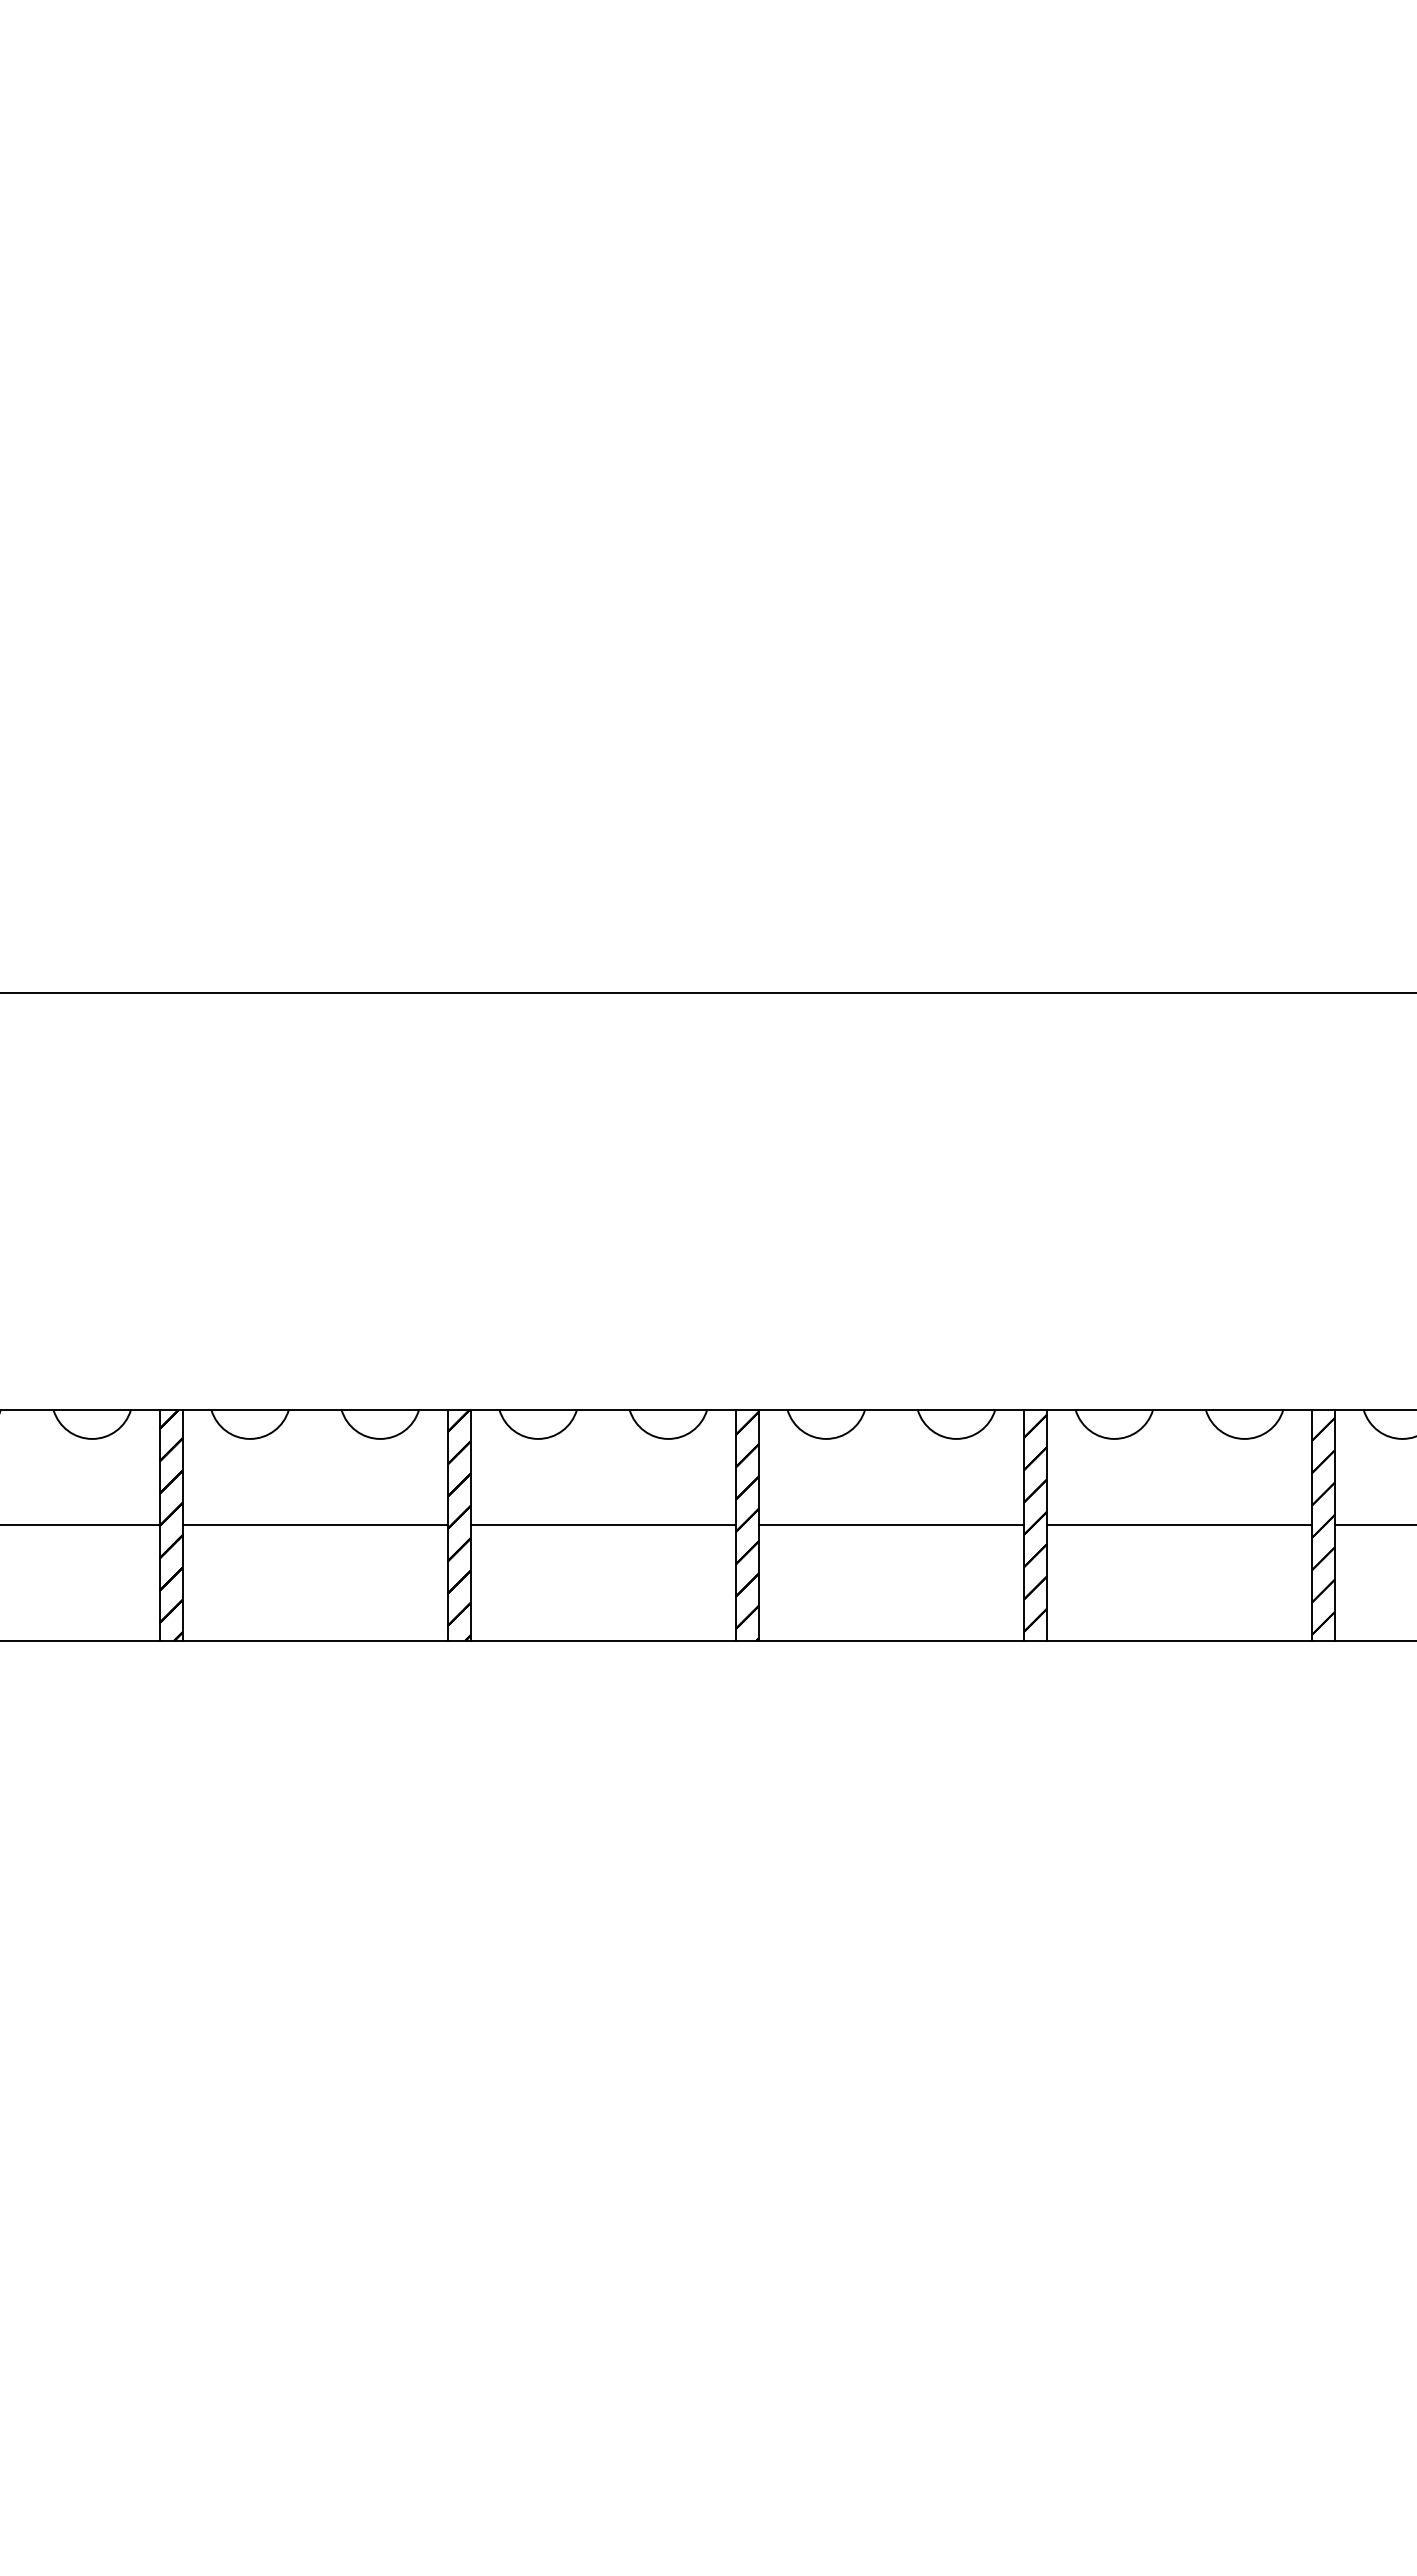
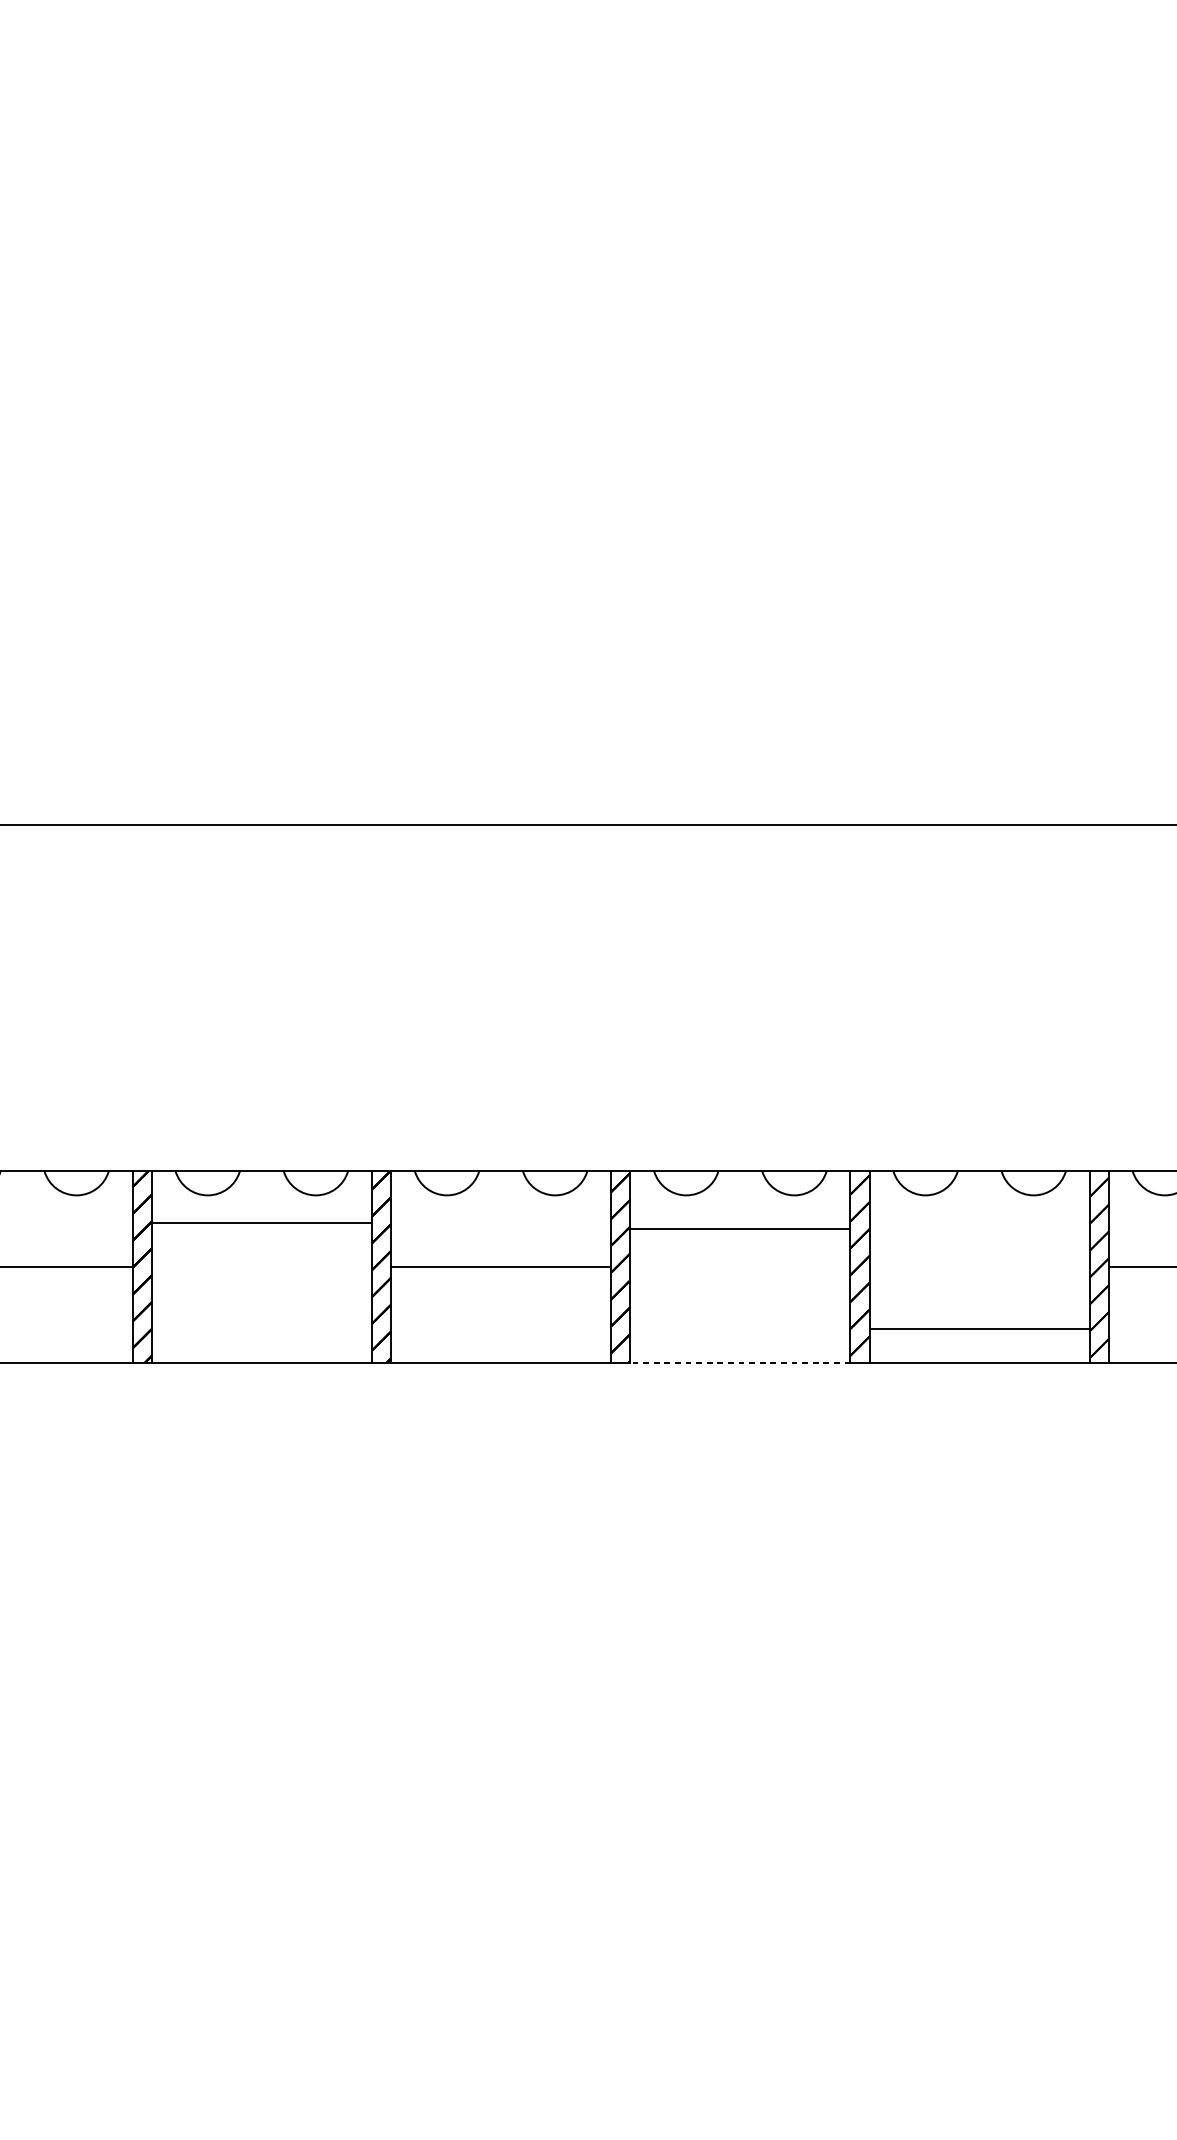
line: (314, 1525) -> (261, 1223), moved
line: (890, 1525) -> (739, 1229), moved
line: (1178, 1525) -> (978, 1328), moved
line: (891, 1640) -> (740, 1362), solid -> dashed

